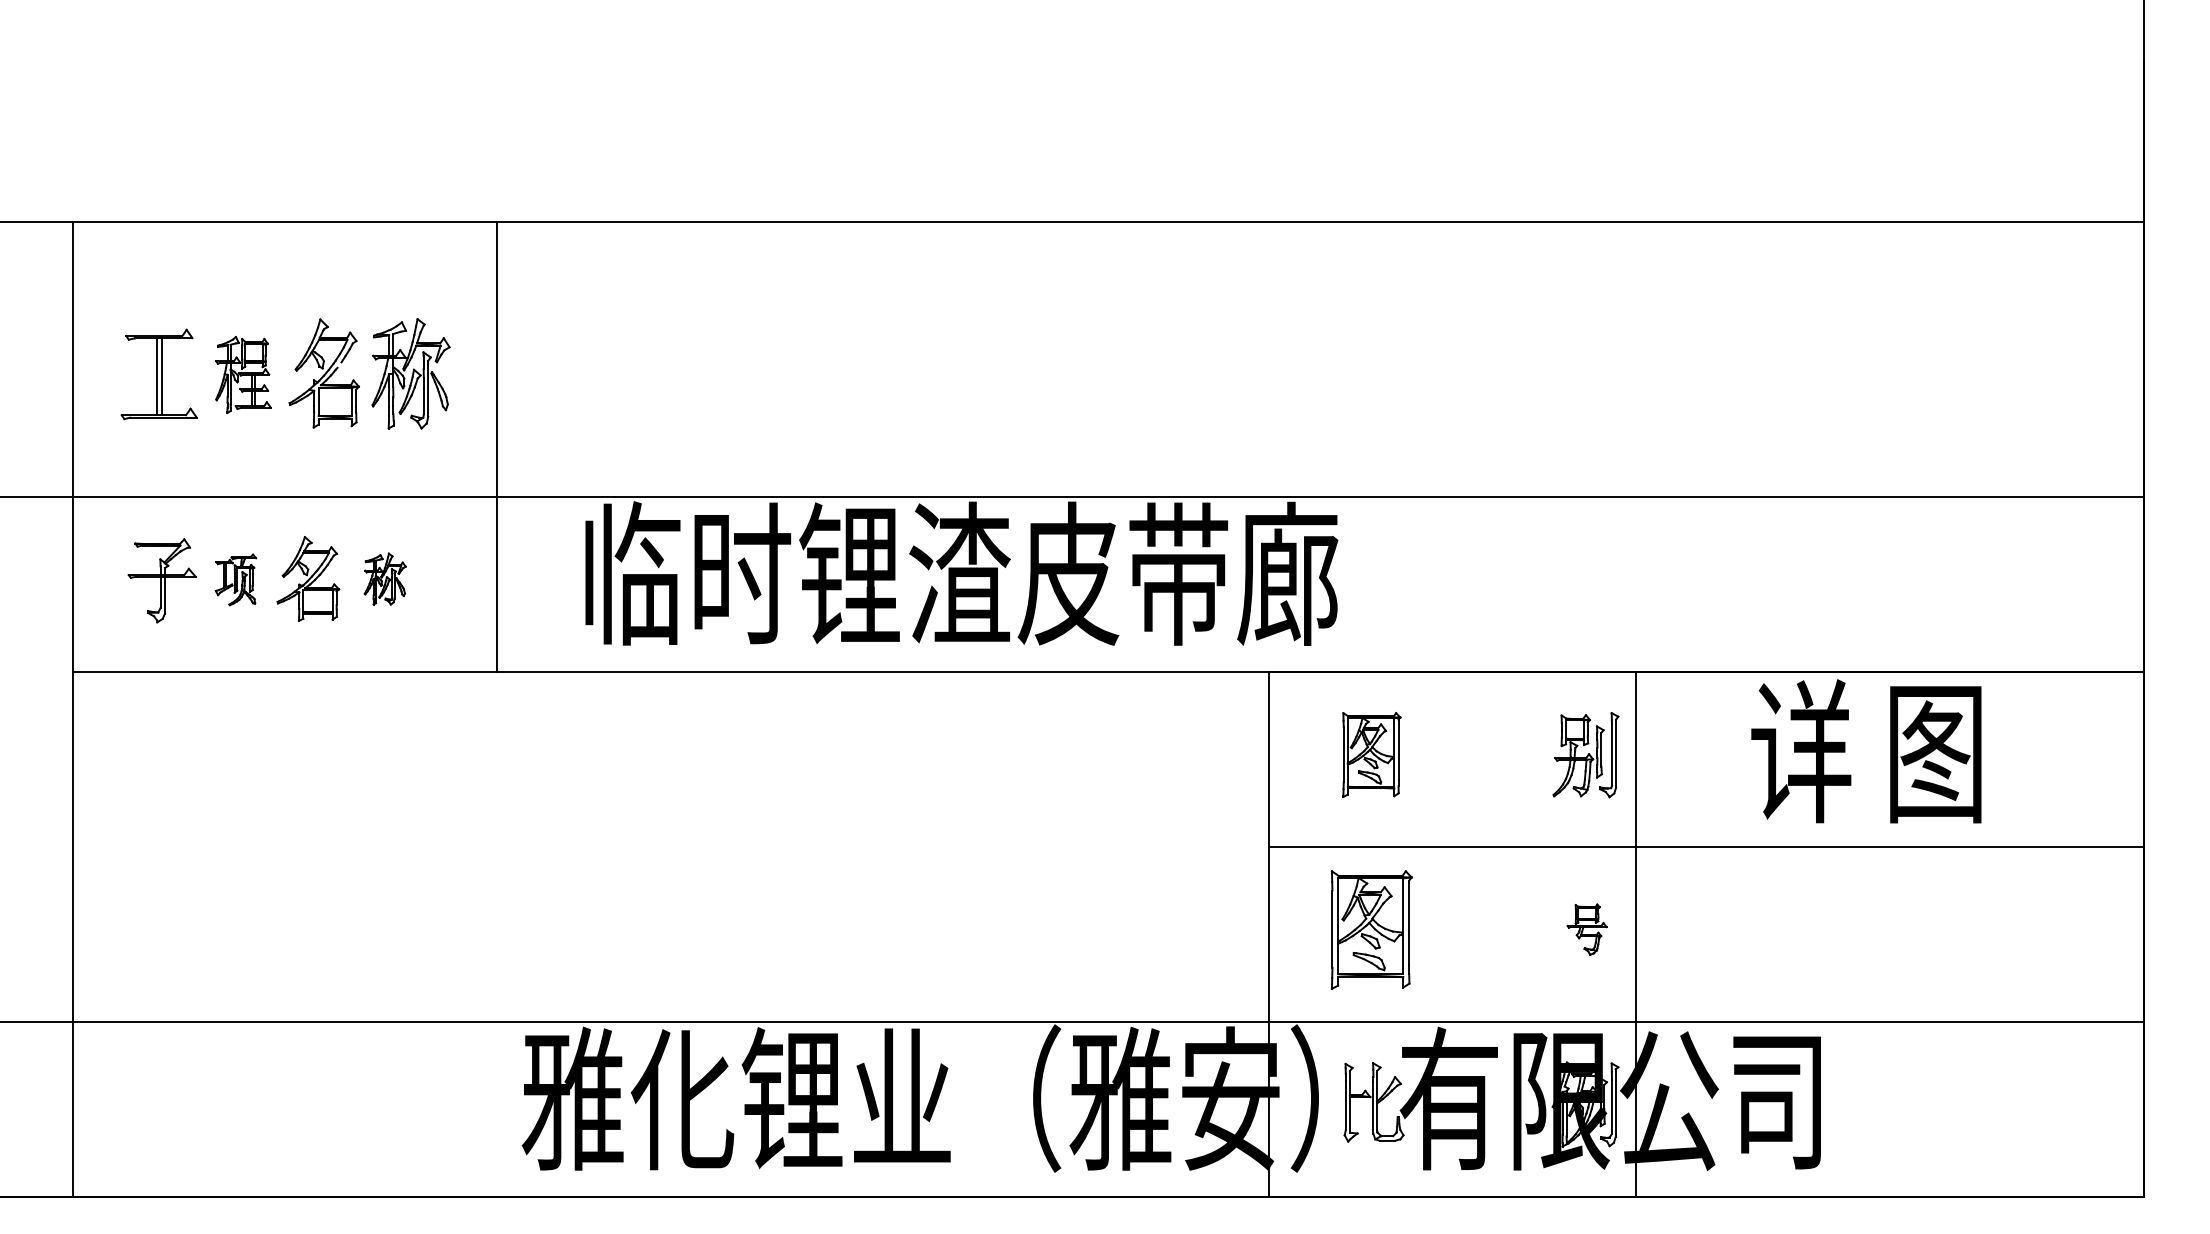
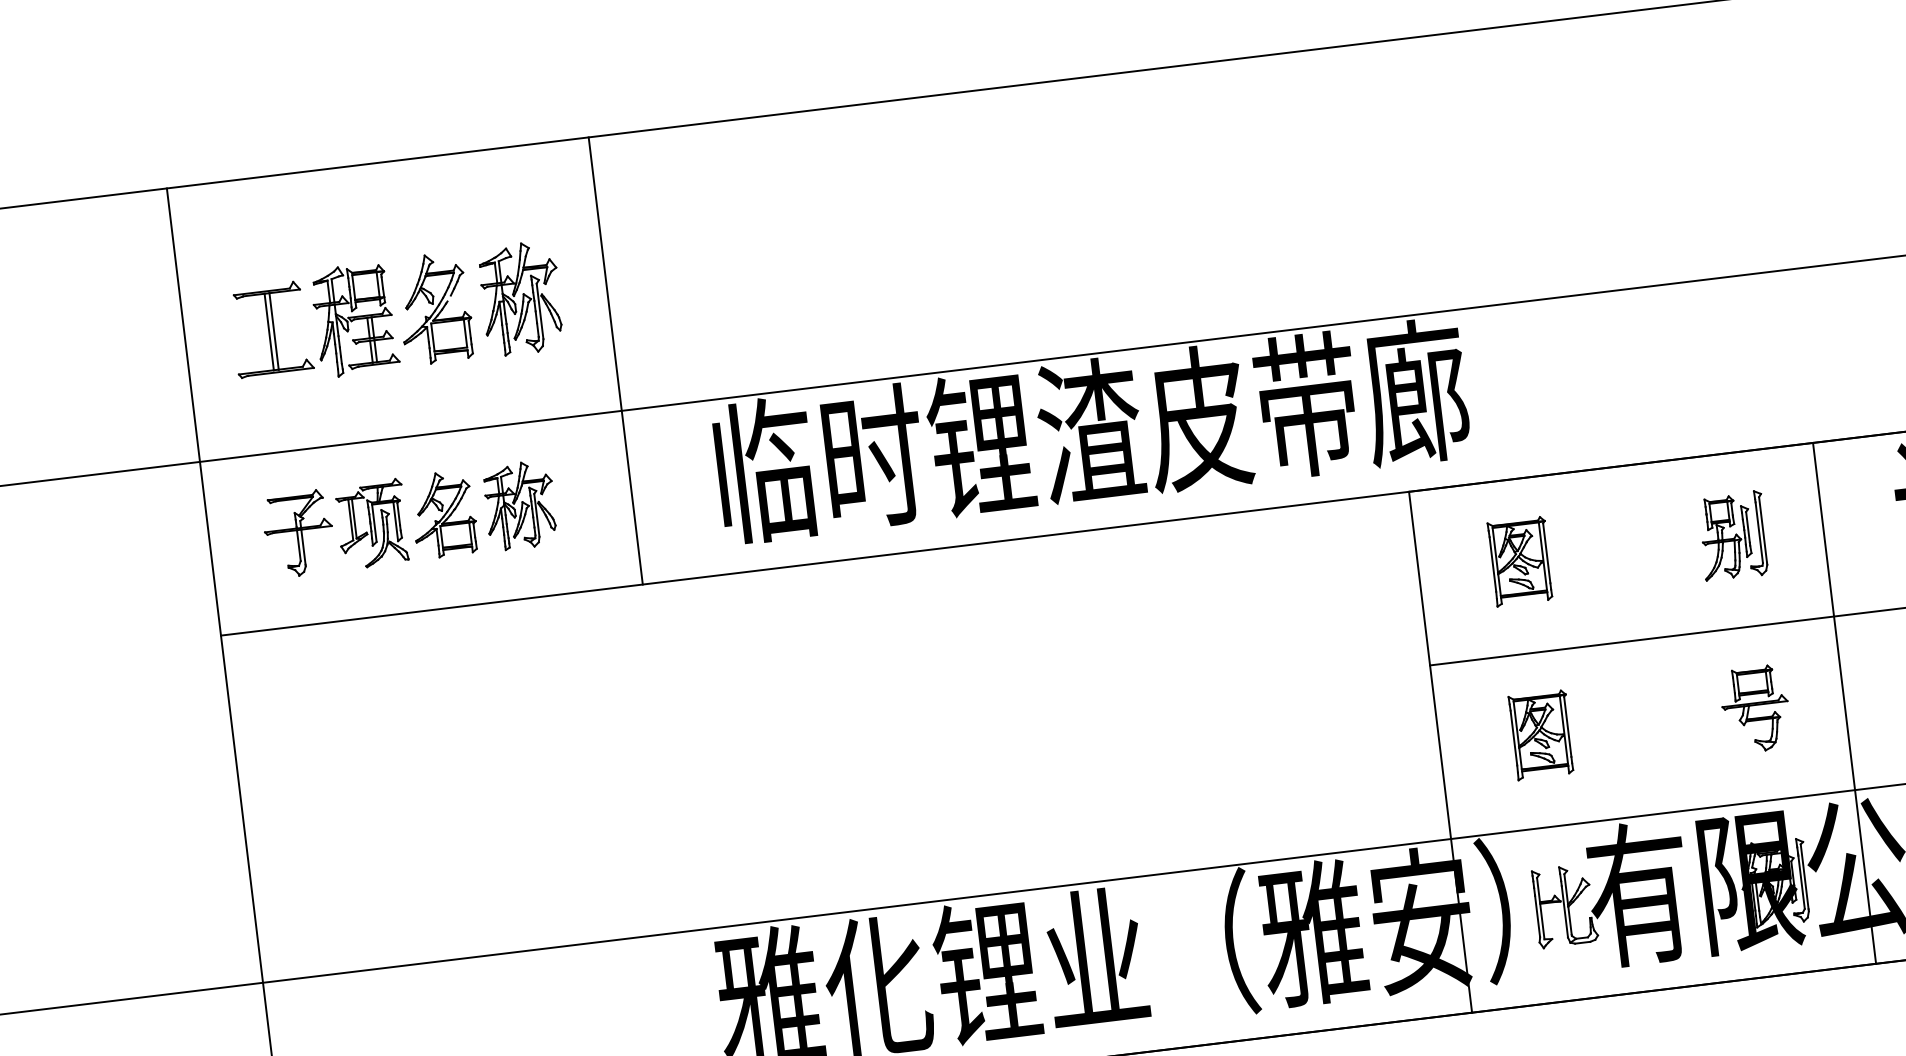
part: (243, 374) -> (354, 319), size x1.43
part: (385, 578) -> (520, 504), size x1.67
part: (235, 579) -> (371, 523), size x1.67
part: (1371, 929) -> (1541, 734), size x0.71
part: (1586, 929) -> (1754, 709), size x1.67
line: (1636, 934) -> (1844, 703), moved

